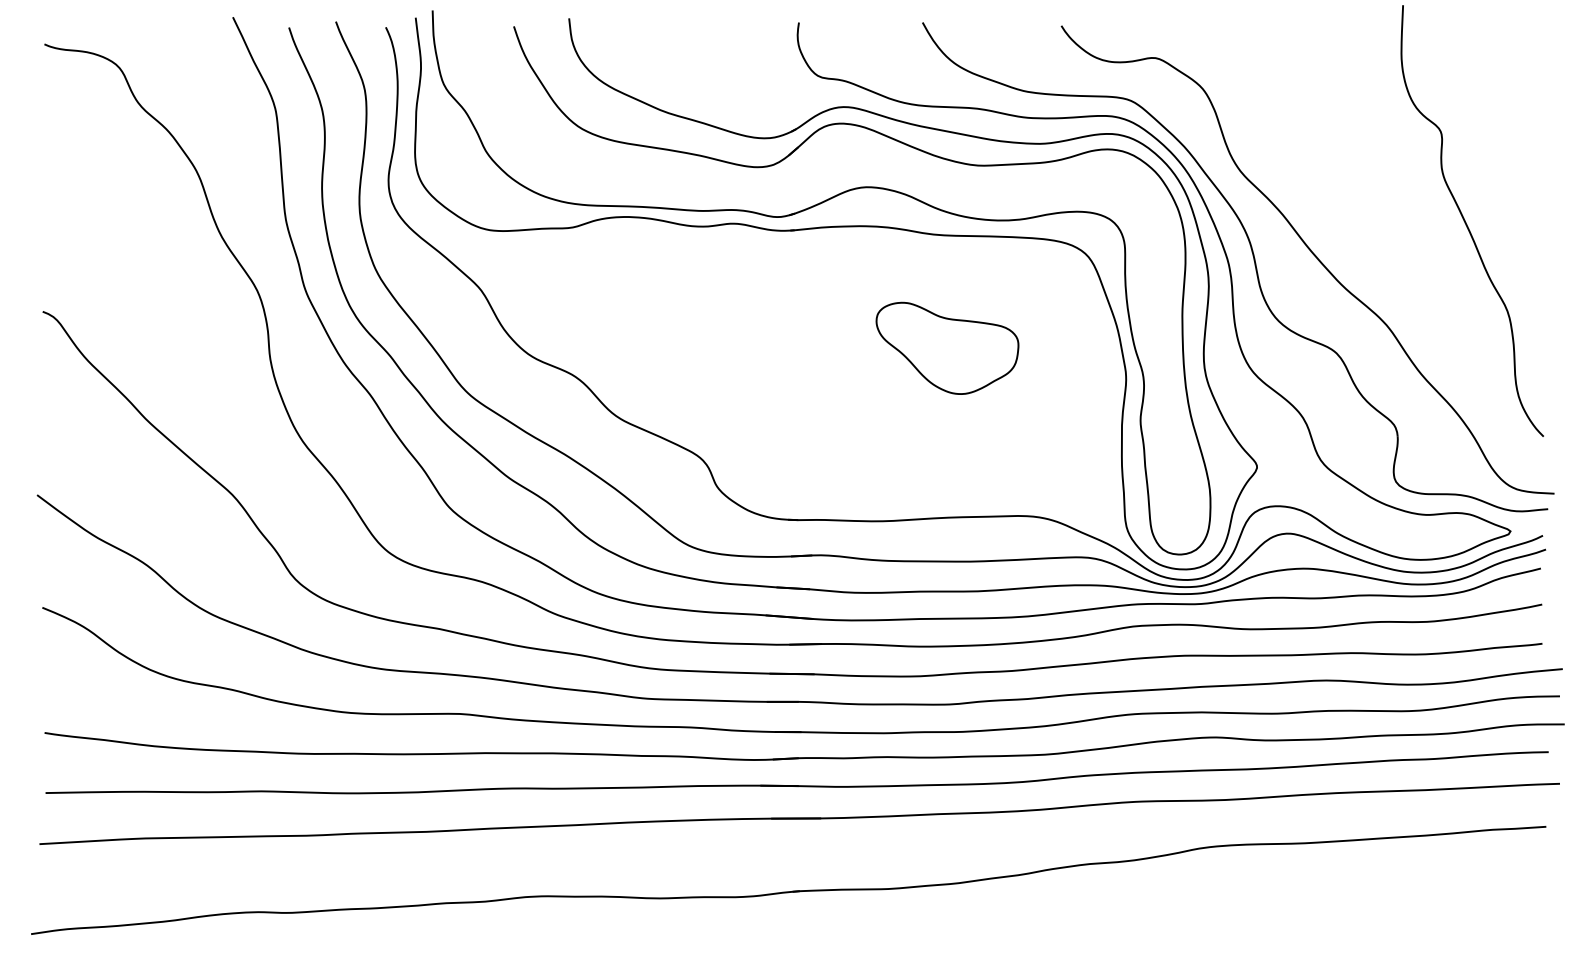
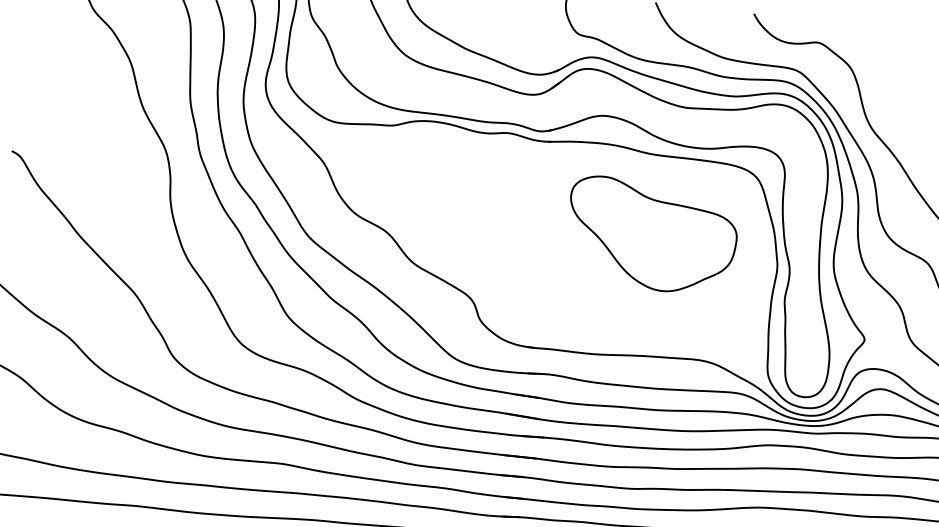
part: (947, 348) -> (652, 235), size x1.67

